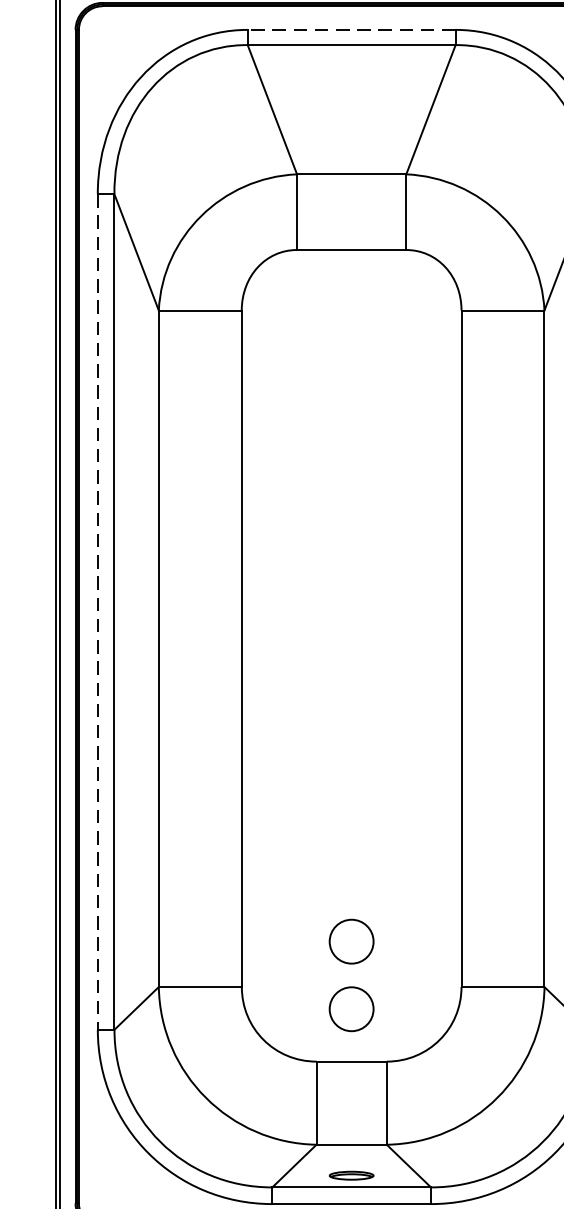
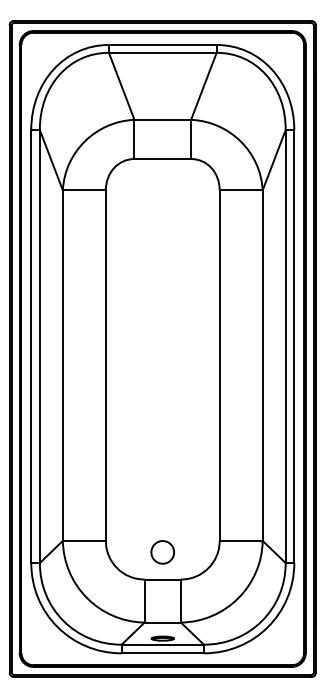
line: (351, 28) -> (162, 44), dashed -> solid
line: (98, 613) -> (31, 347), dashed -> solid
circle: (351, 941) -> (162, 517), removed

